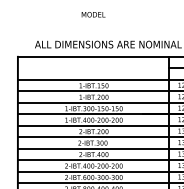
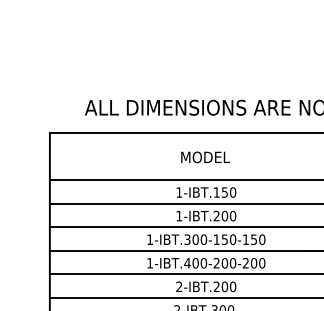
text: (93, 14) -> (205, 156), moved

